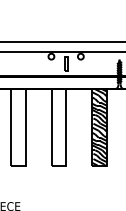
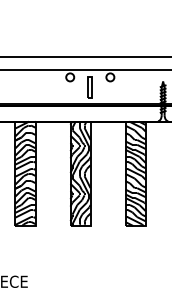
hatch: (18, 127) -> (25, 174), added
hatch: (58, 127) -> (79, 174), added

